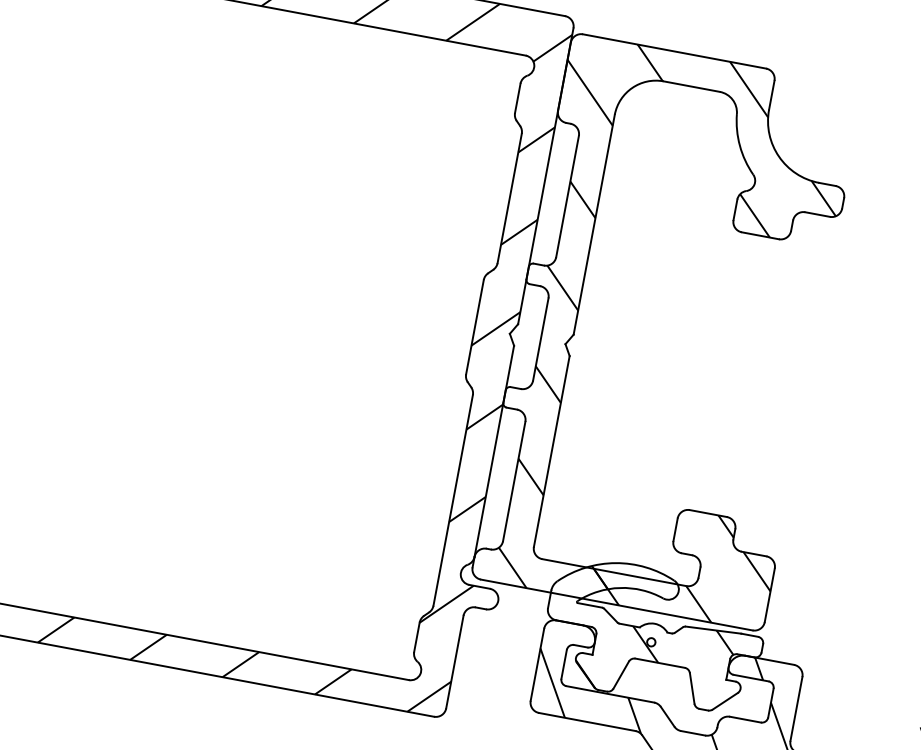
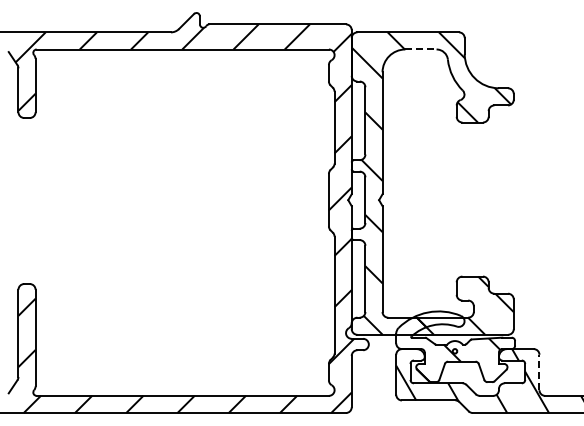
line: (690, 86) -> (420, 49), solid -> dashed
line: (796, 708) -> (539, 372), solid -> dashed

